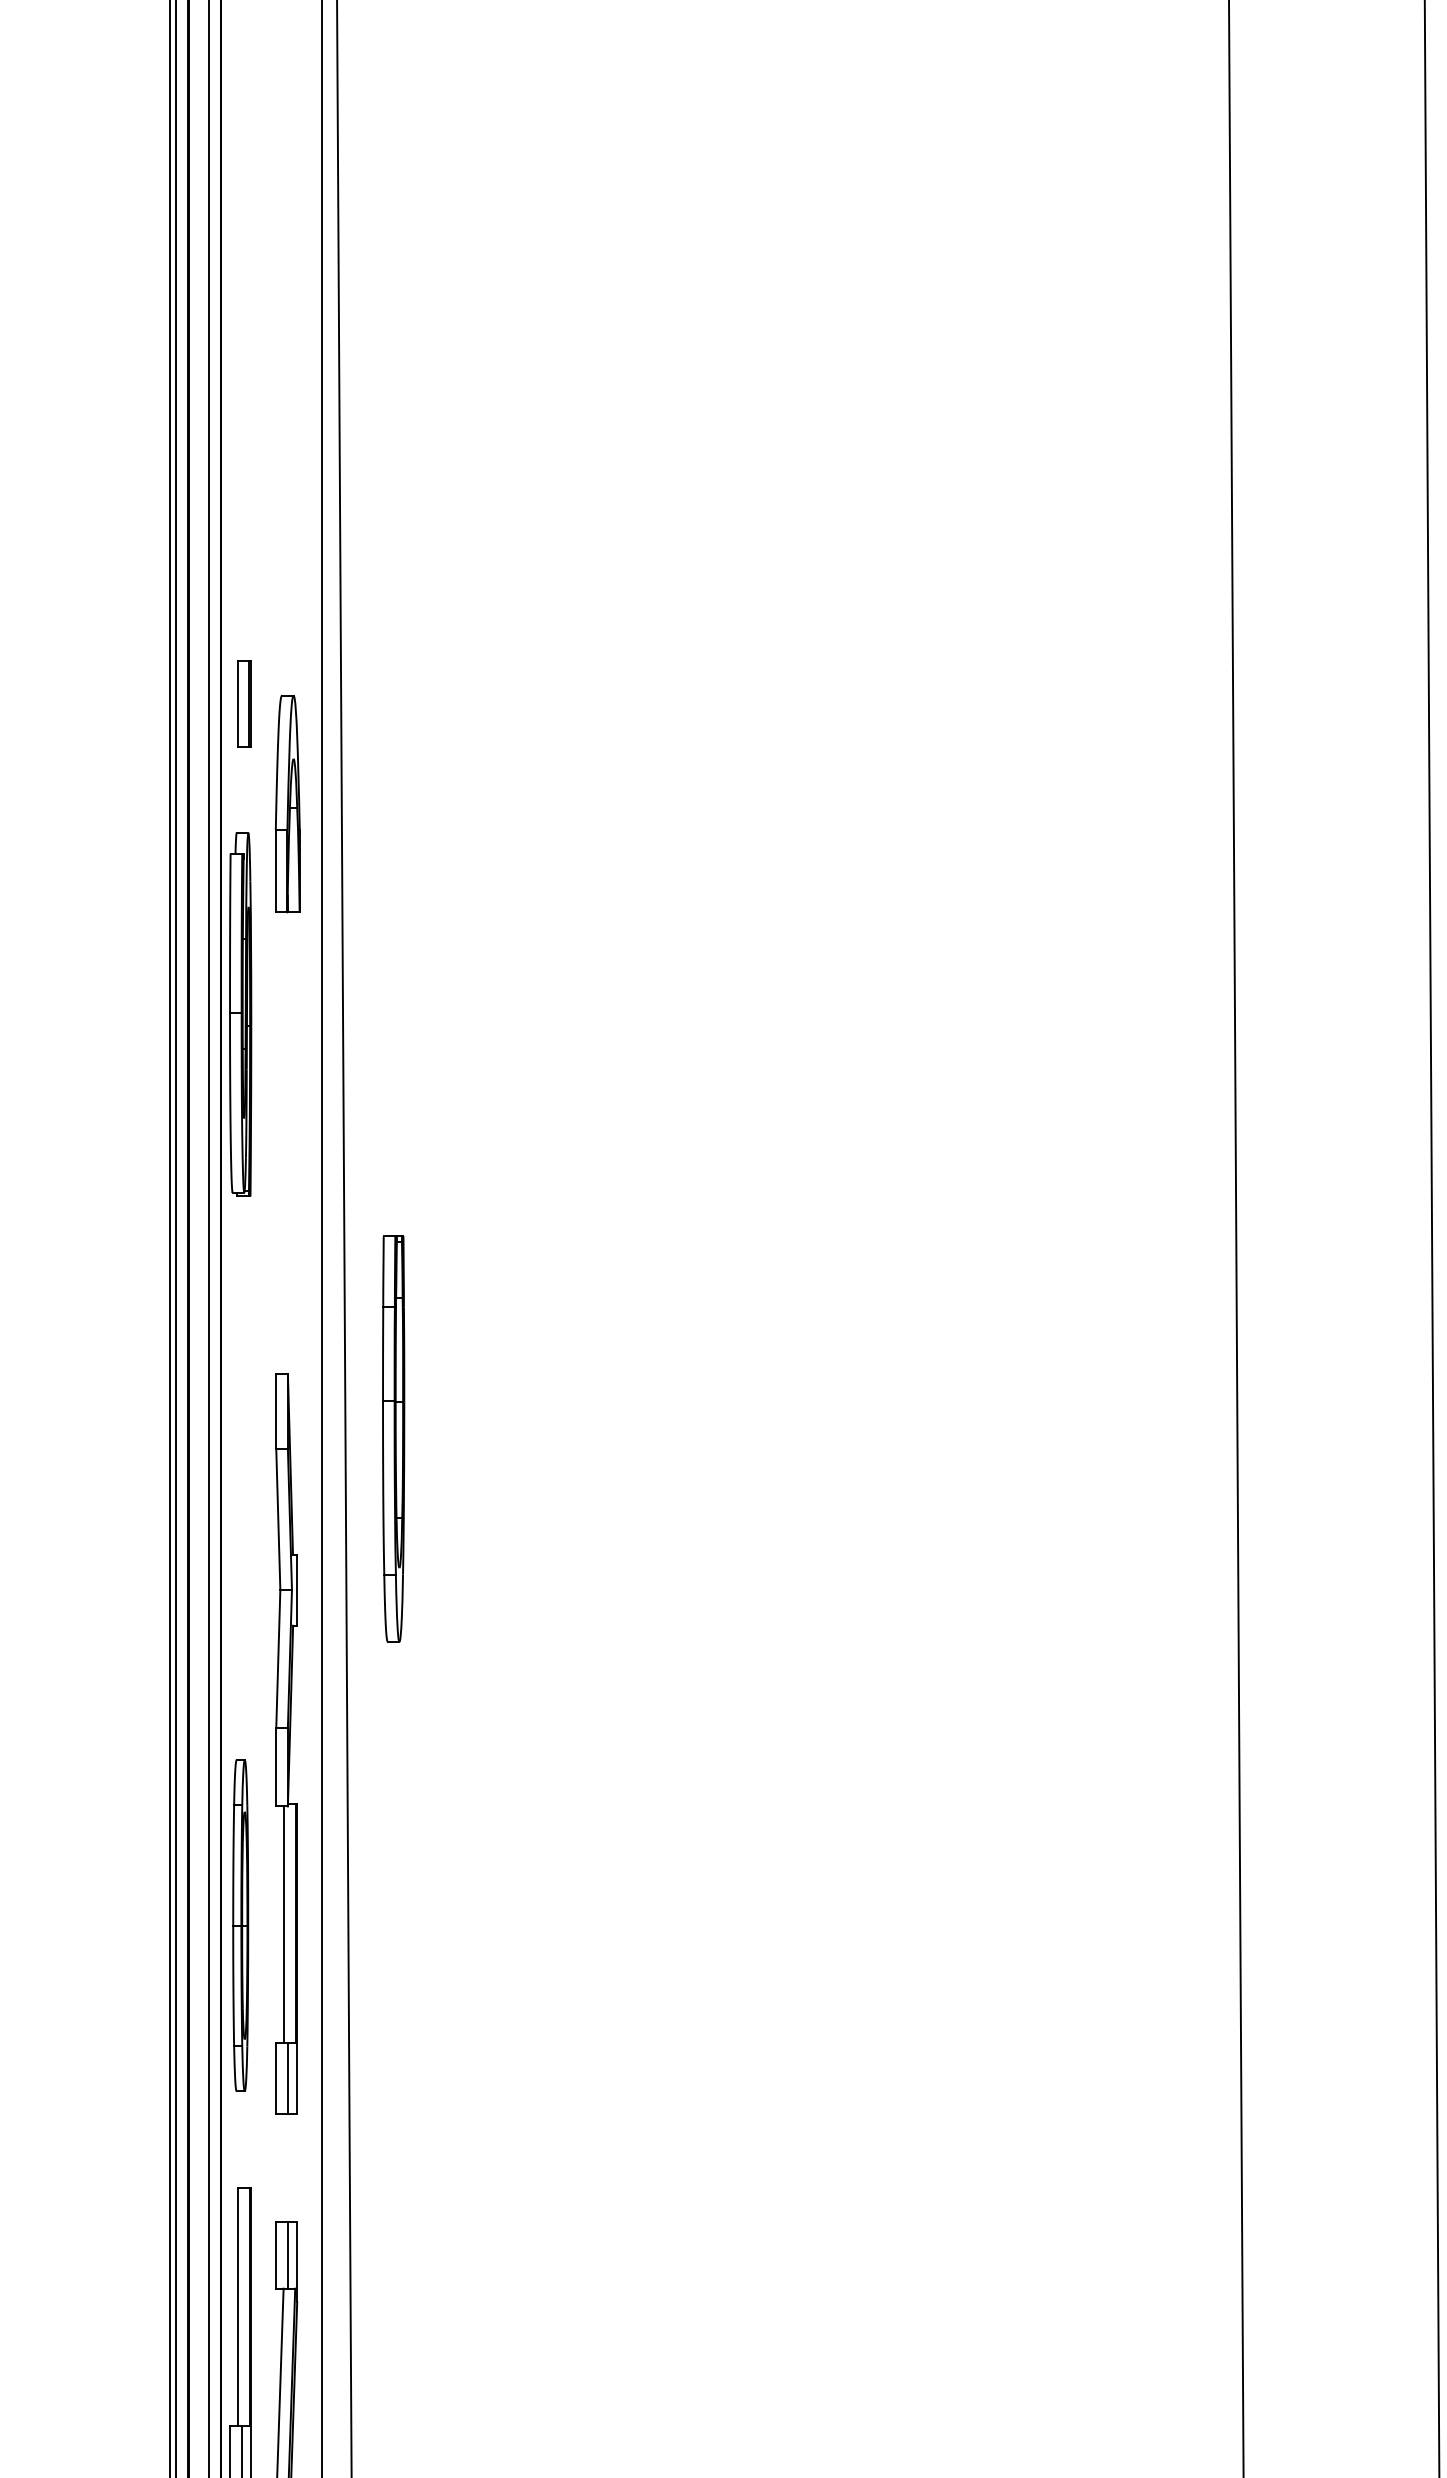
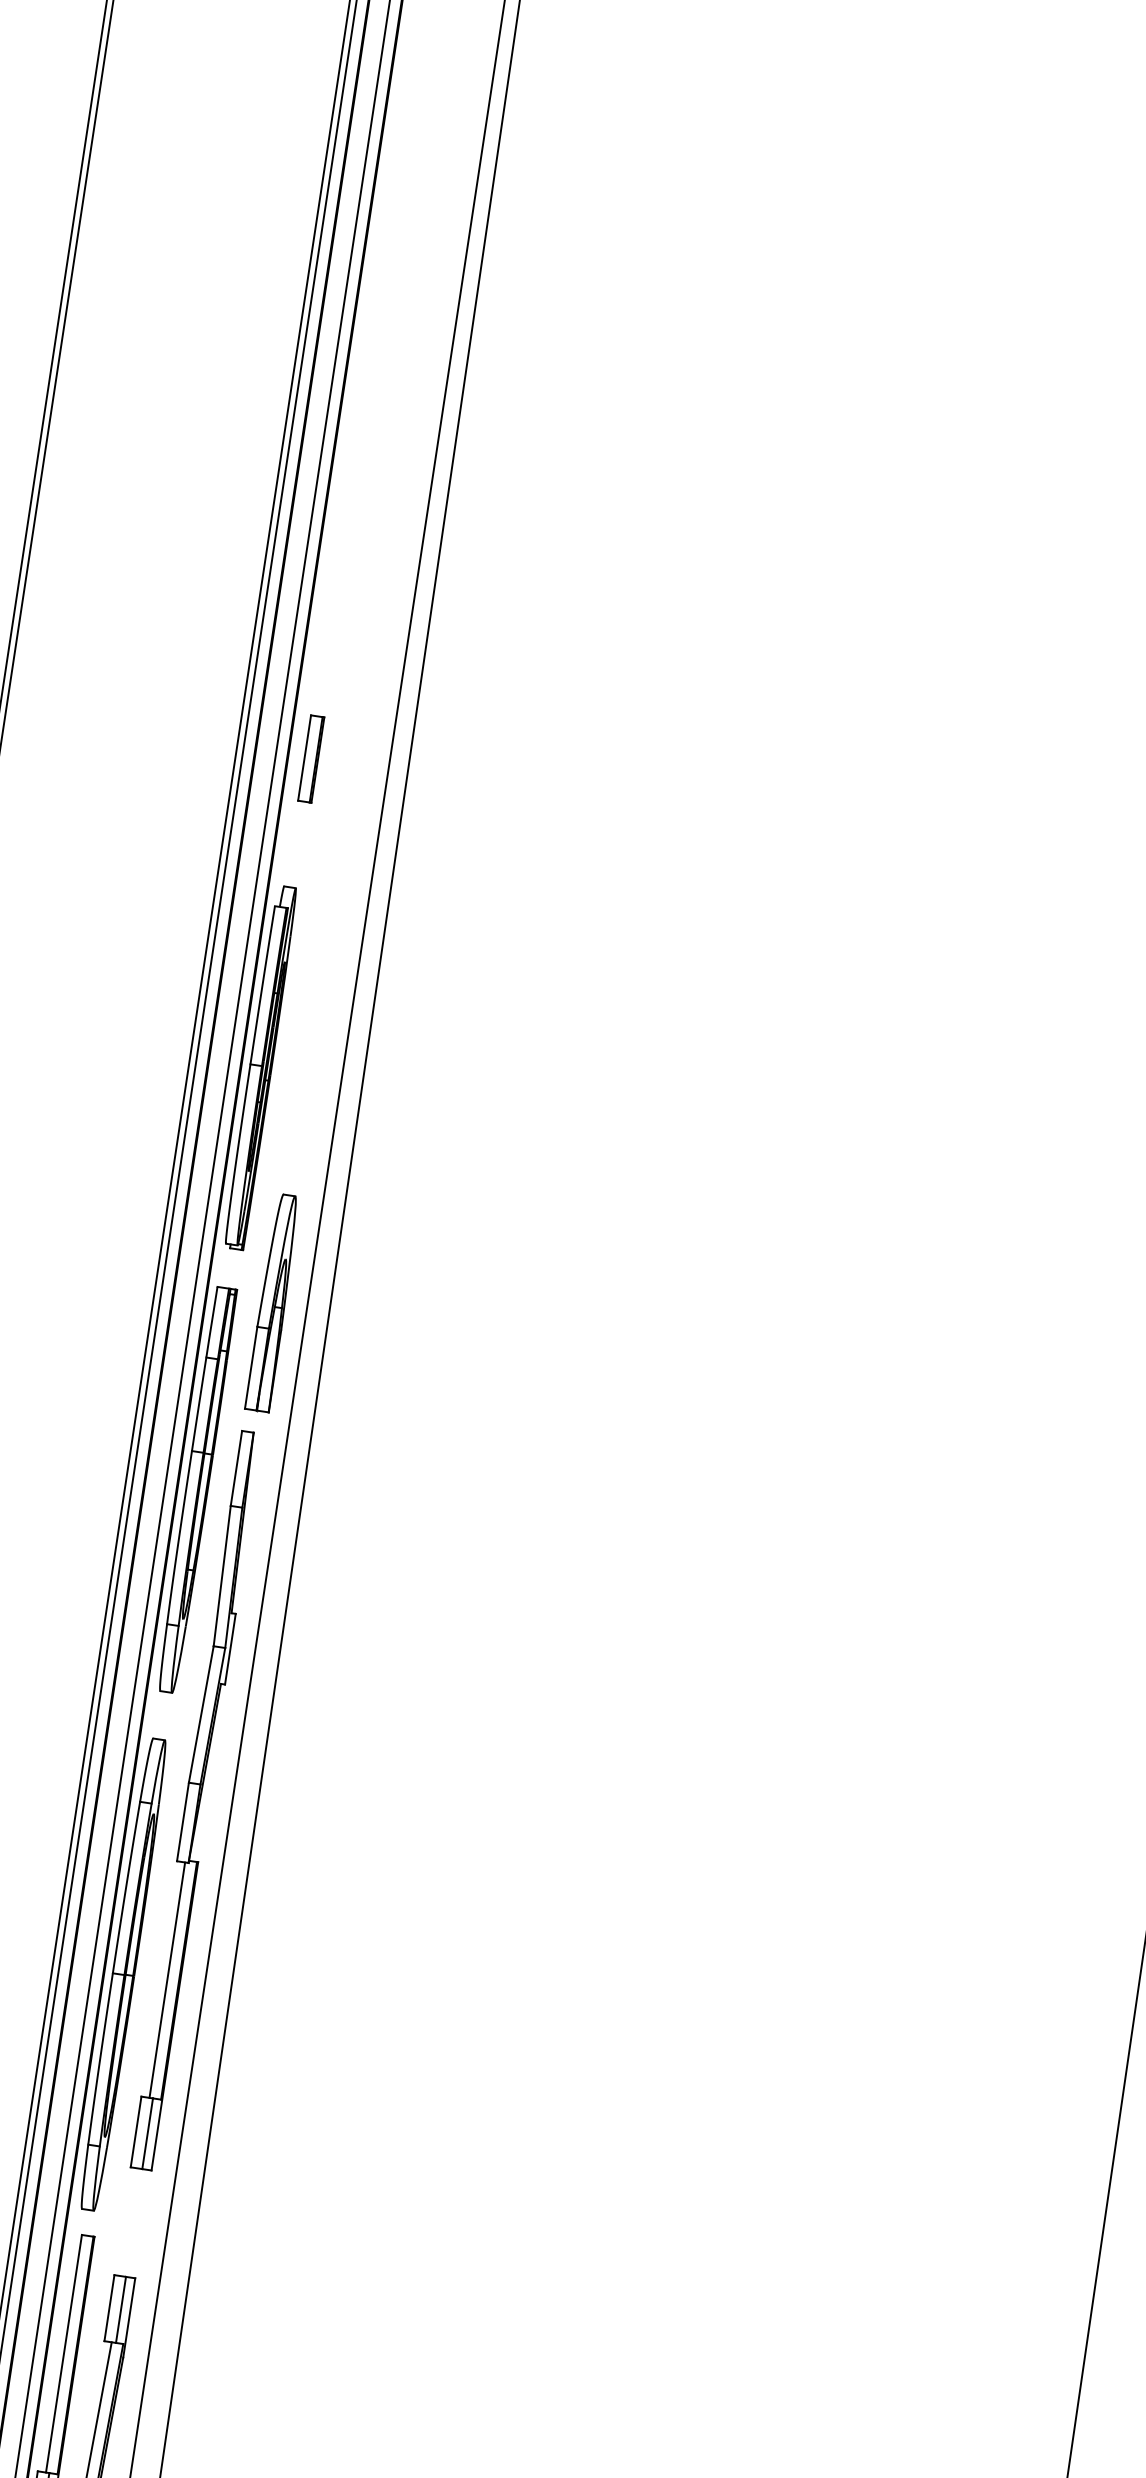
part: (287, 803) -> (272, 1302), moved
part: (393, 1438) -> (196, 1489), moved
part: (240, 1925) -> (123, 1974), size x1.43

